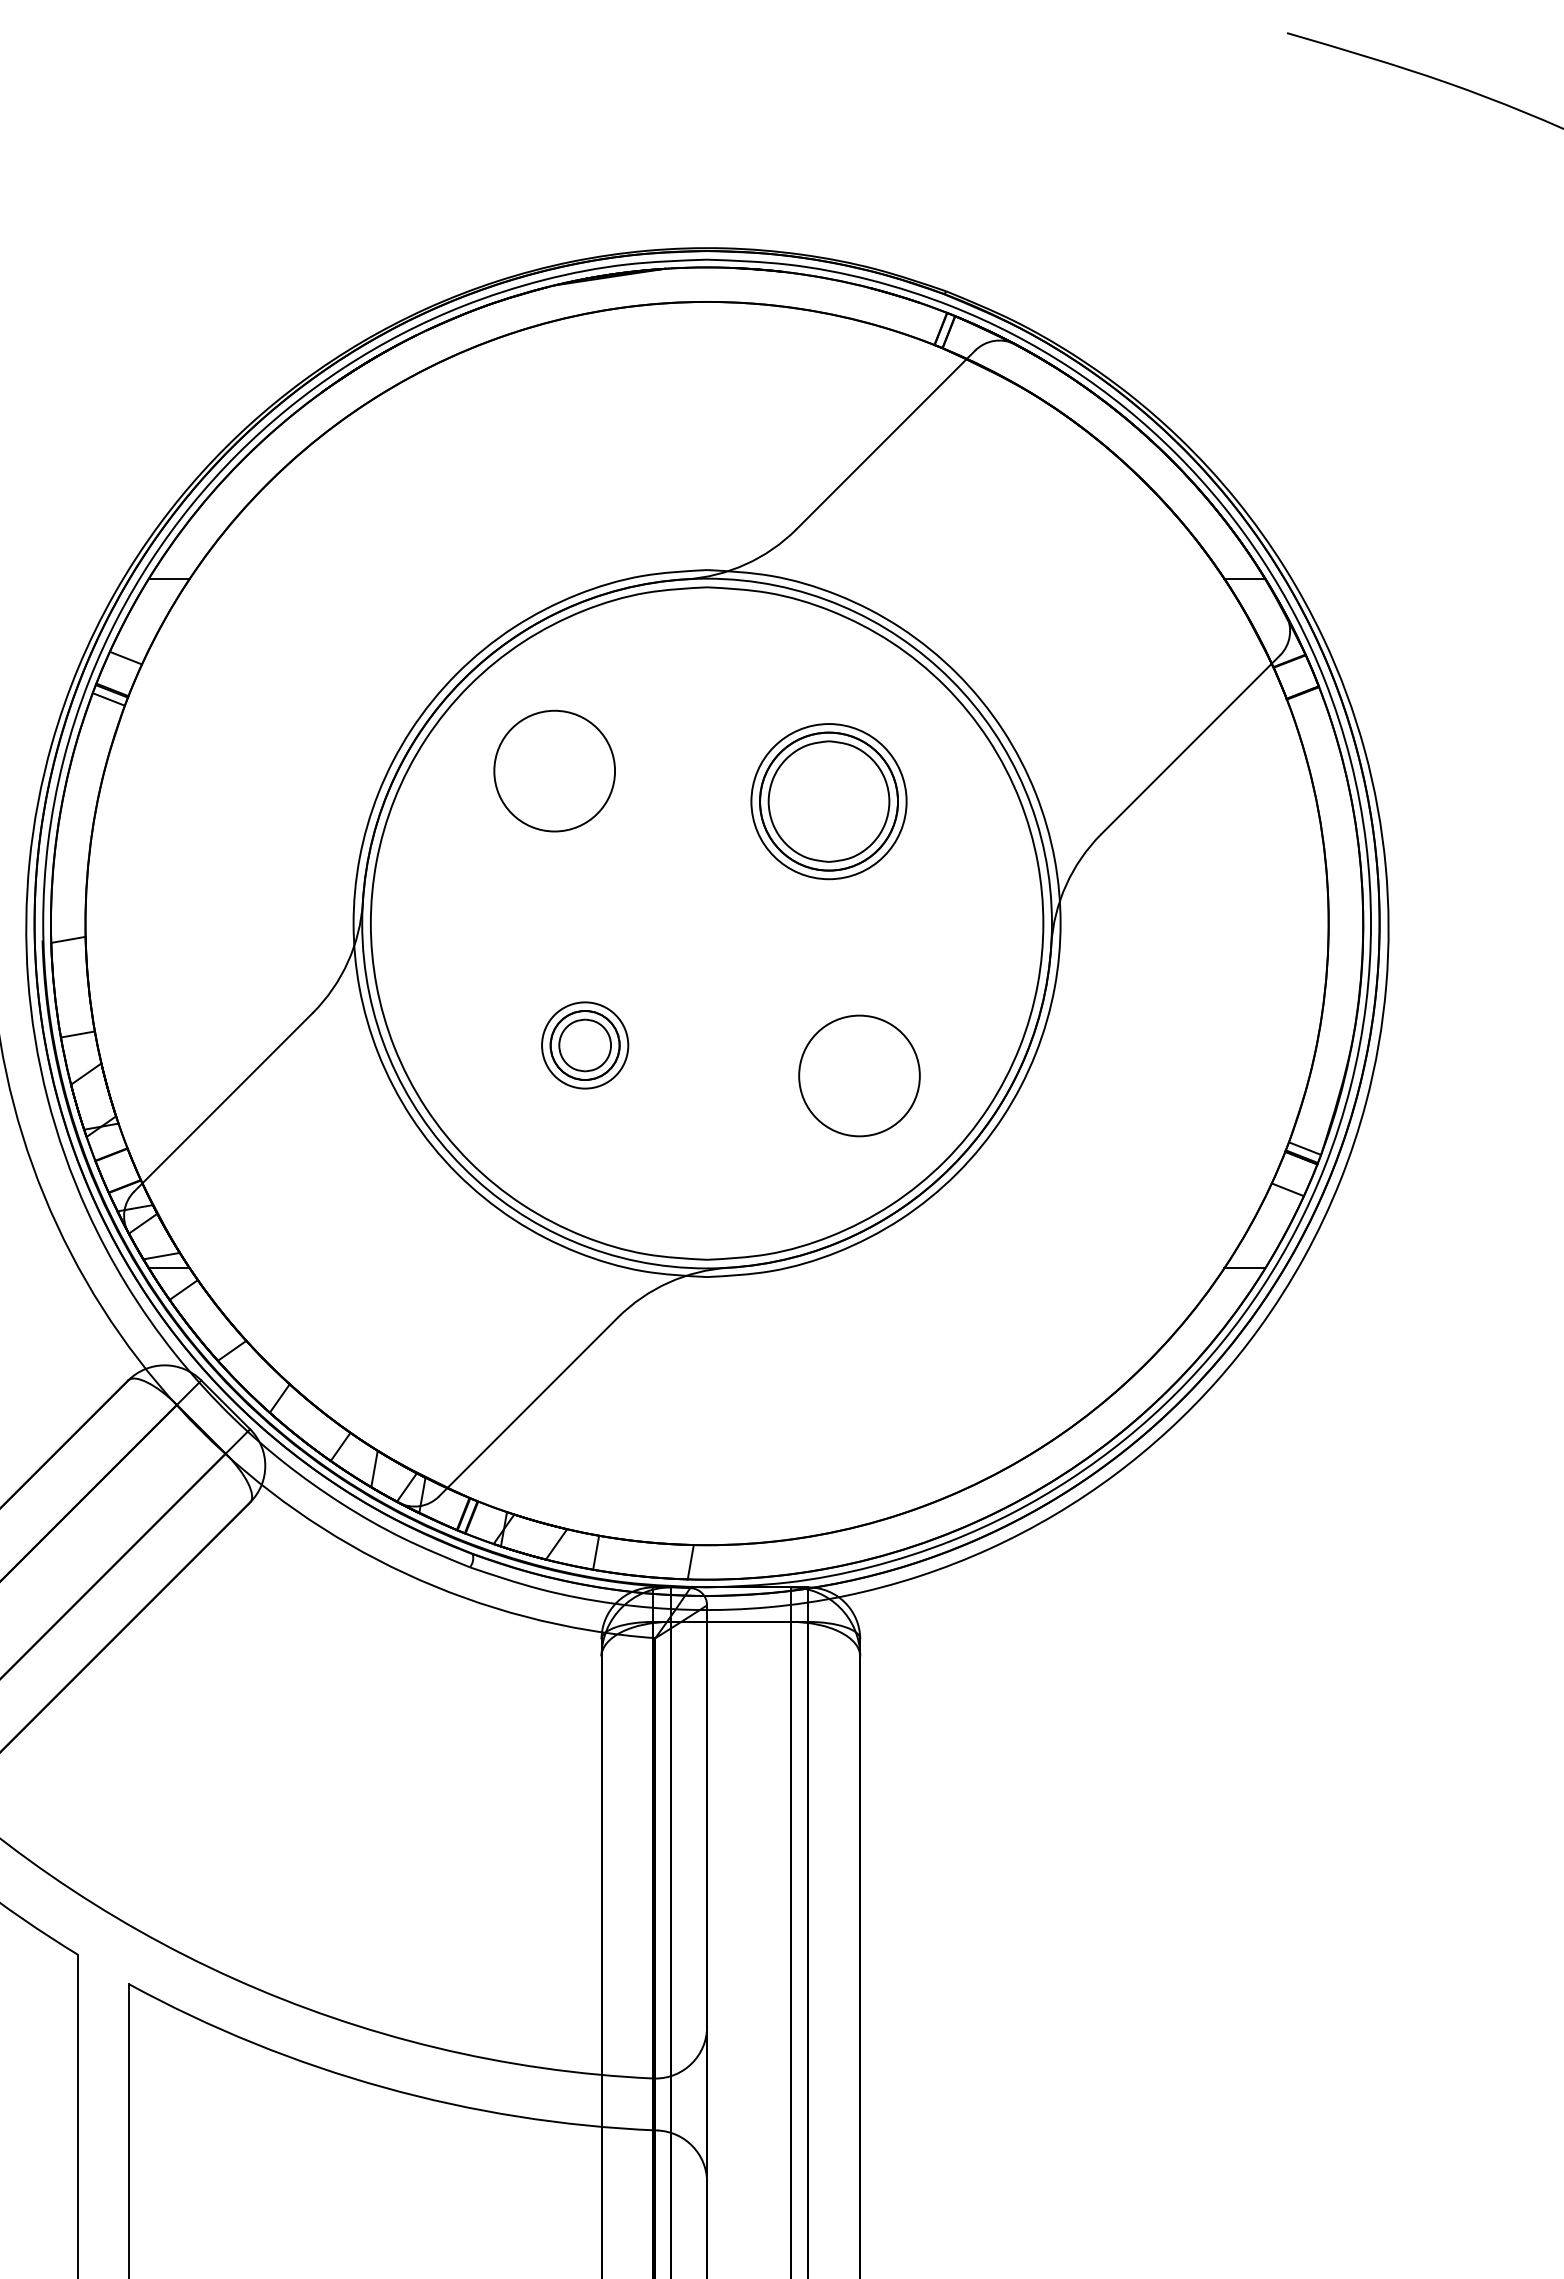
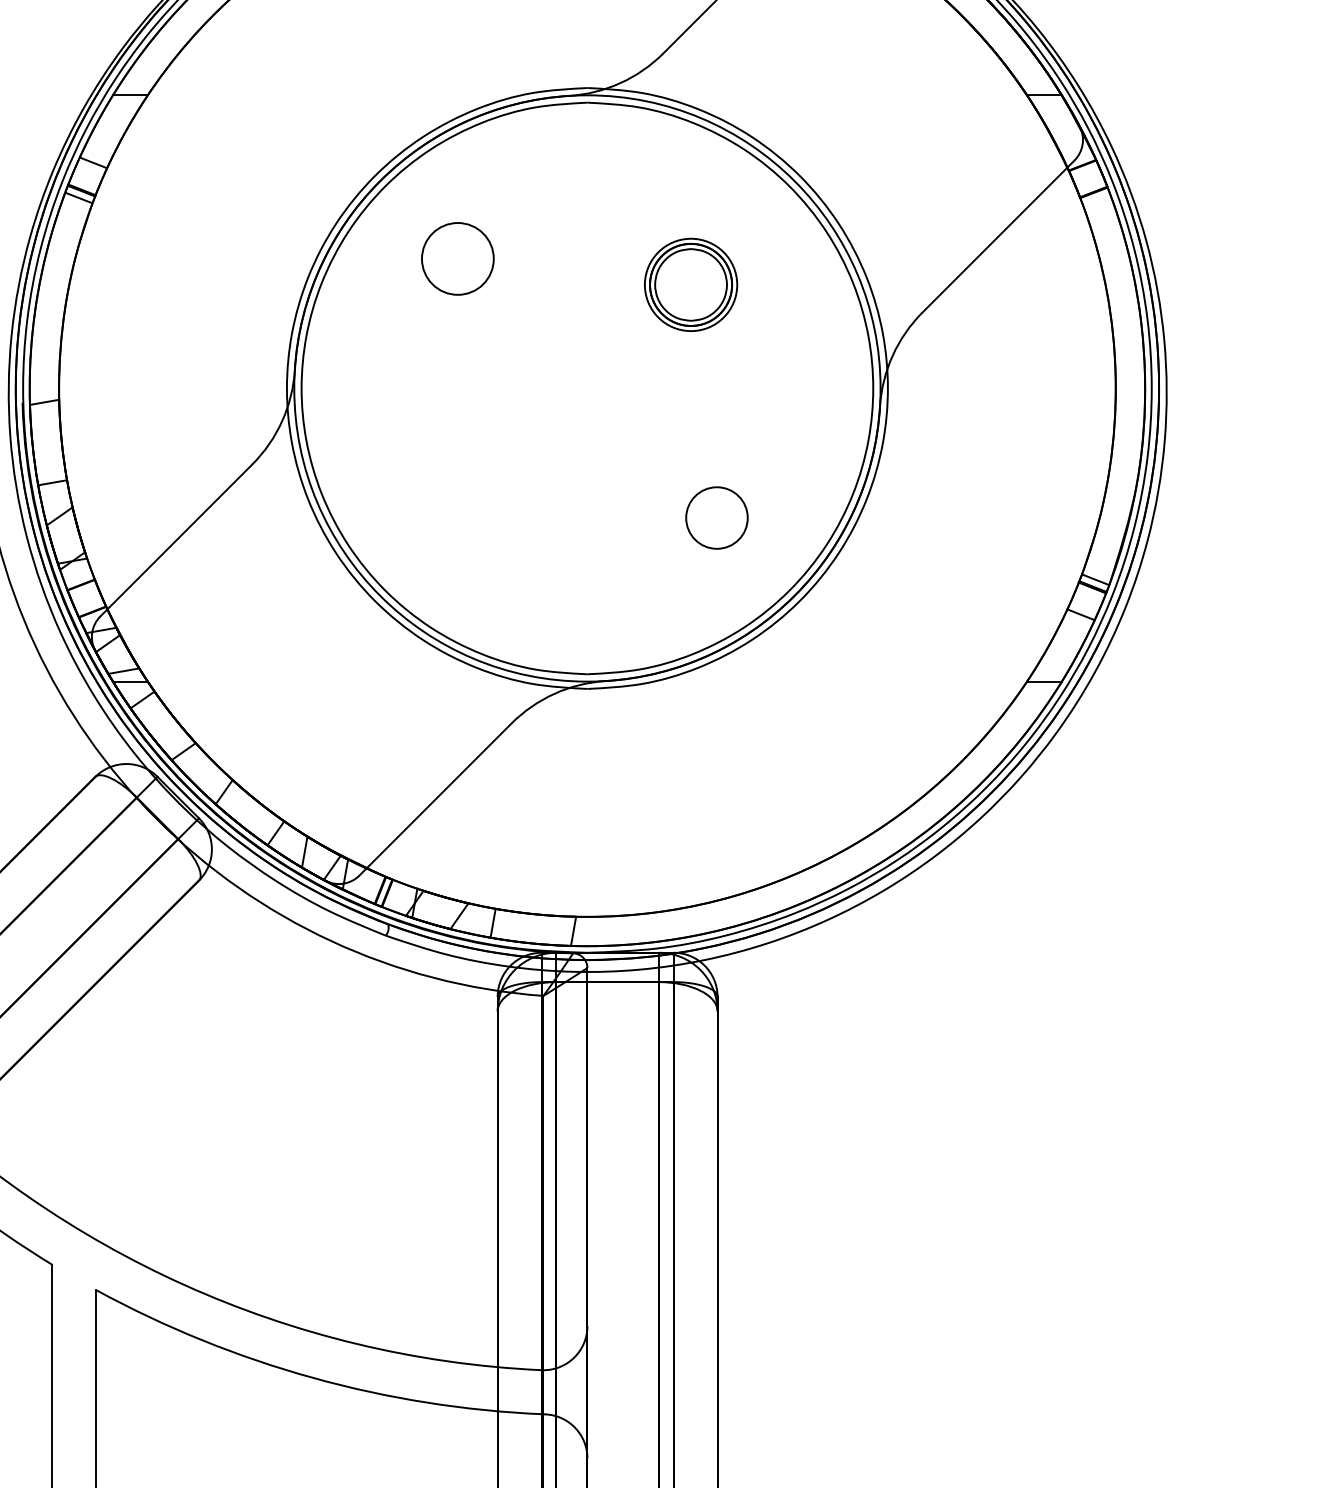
circle: (554, 770) -> (457, 258), size x0.7
part: (828, 801) -> (690, 284), size x0.7
part: (585, 1045) -> (484, 492), removed
circle: (859, 1075) -> (716, 517), size x0.6

